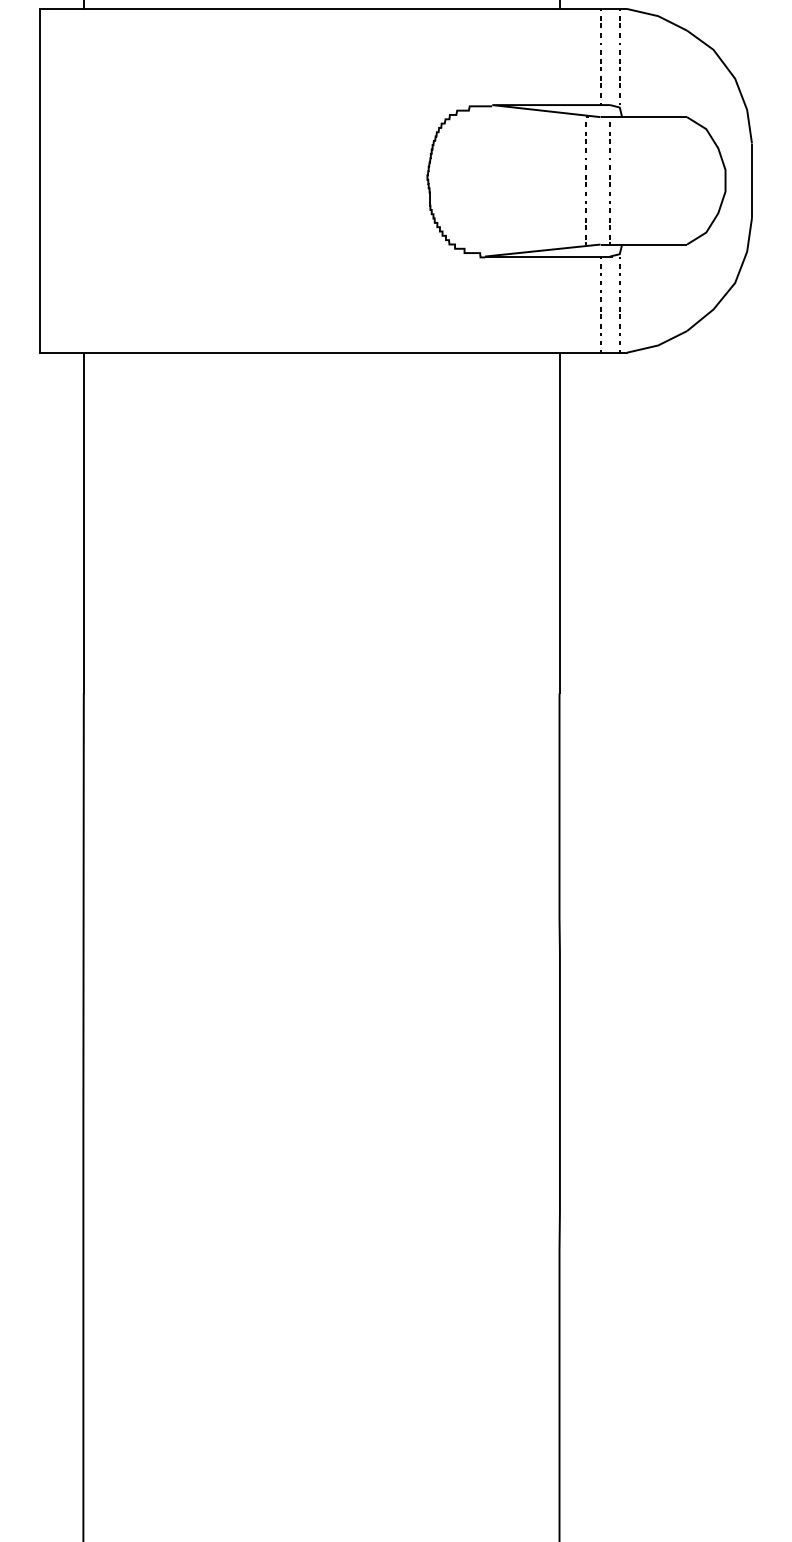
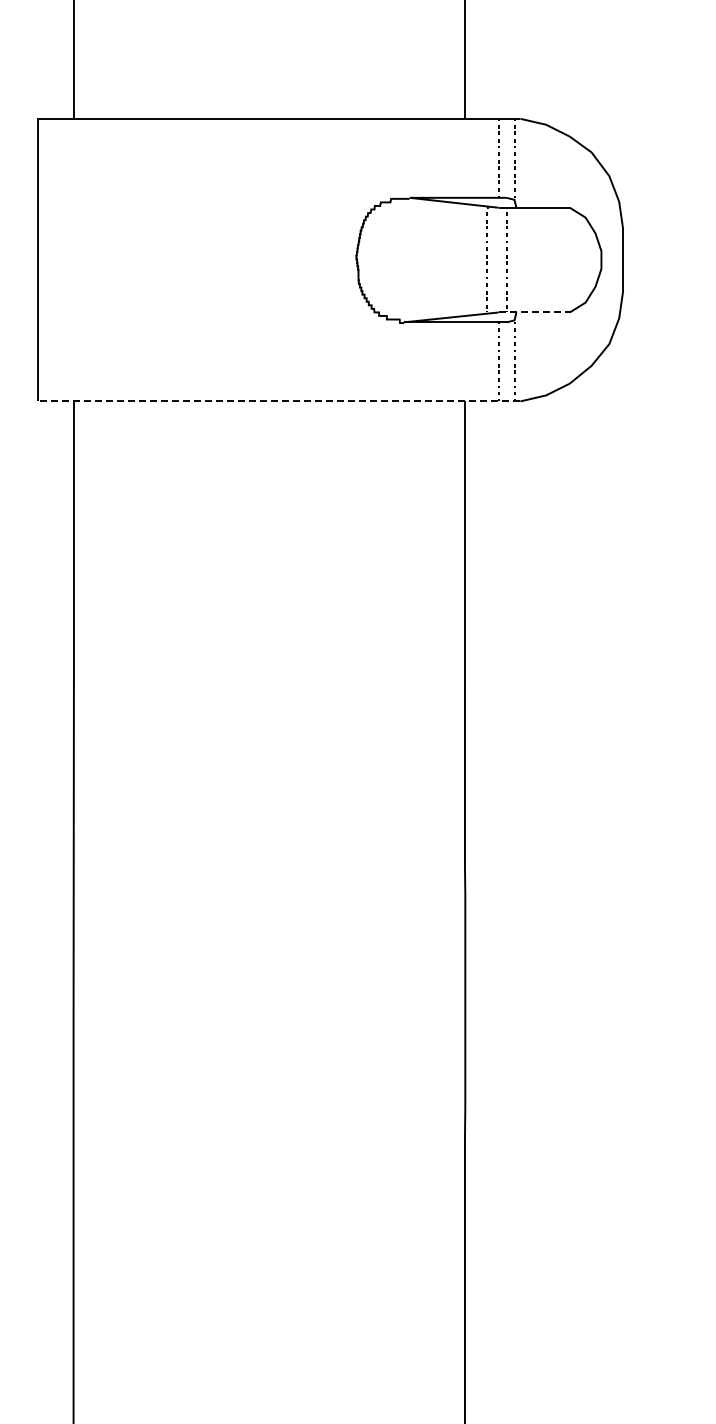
line: (644, 244) -> (534, 312), solid -> dashed
line: (332, 352) -> (278, 401), solid -> dashed

